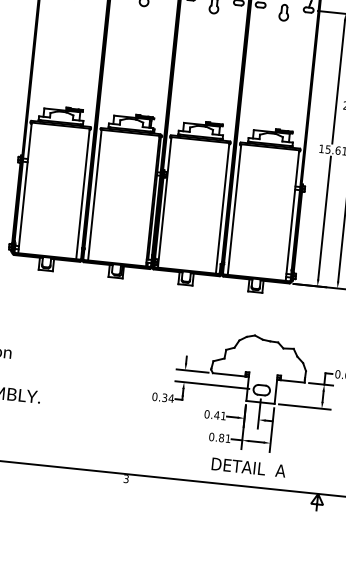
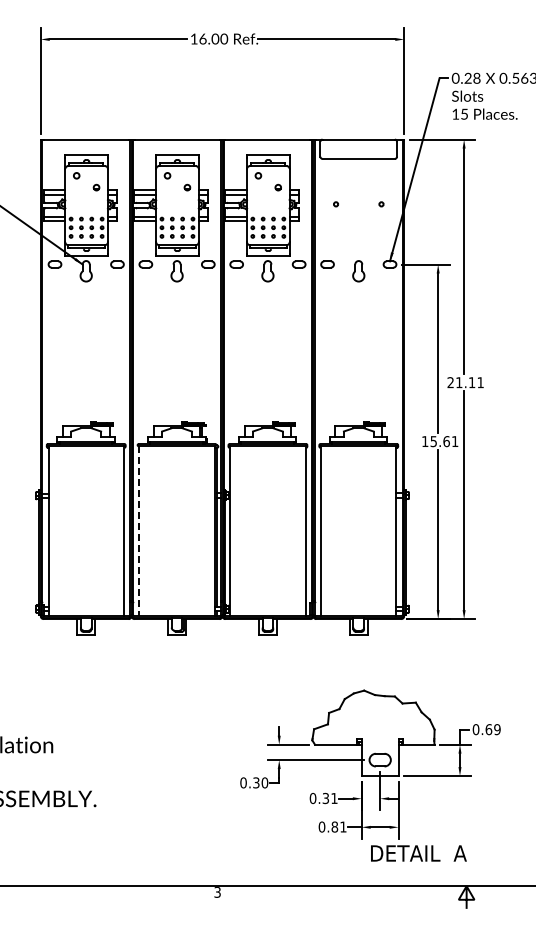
line: (94, 195) -> (139, 531), solid -> dashed
text: (171, 398) -> (264, 782), 0.34 -> 0.30
text: (216, 415) -> (325, 798), 0.41 -> 0.31
text: (248, 467) -> (418, 853), moved

